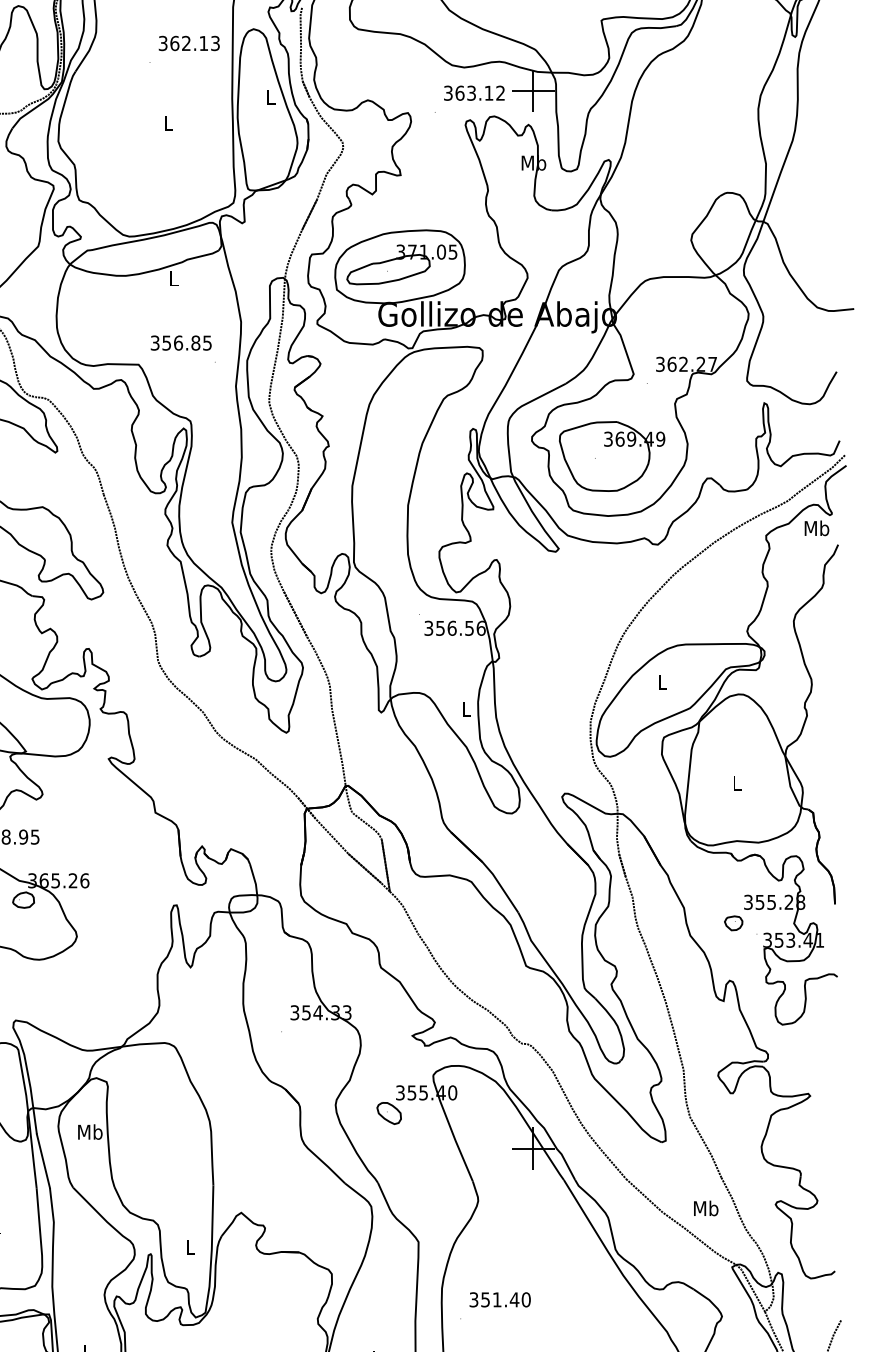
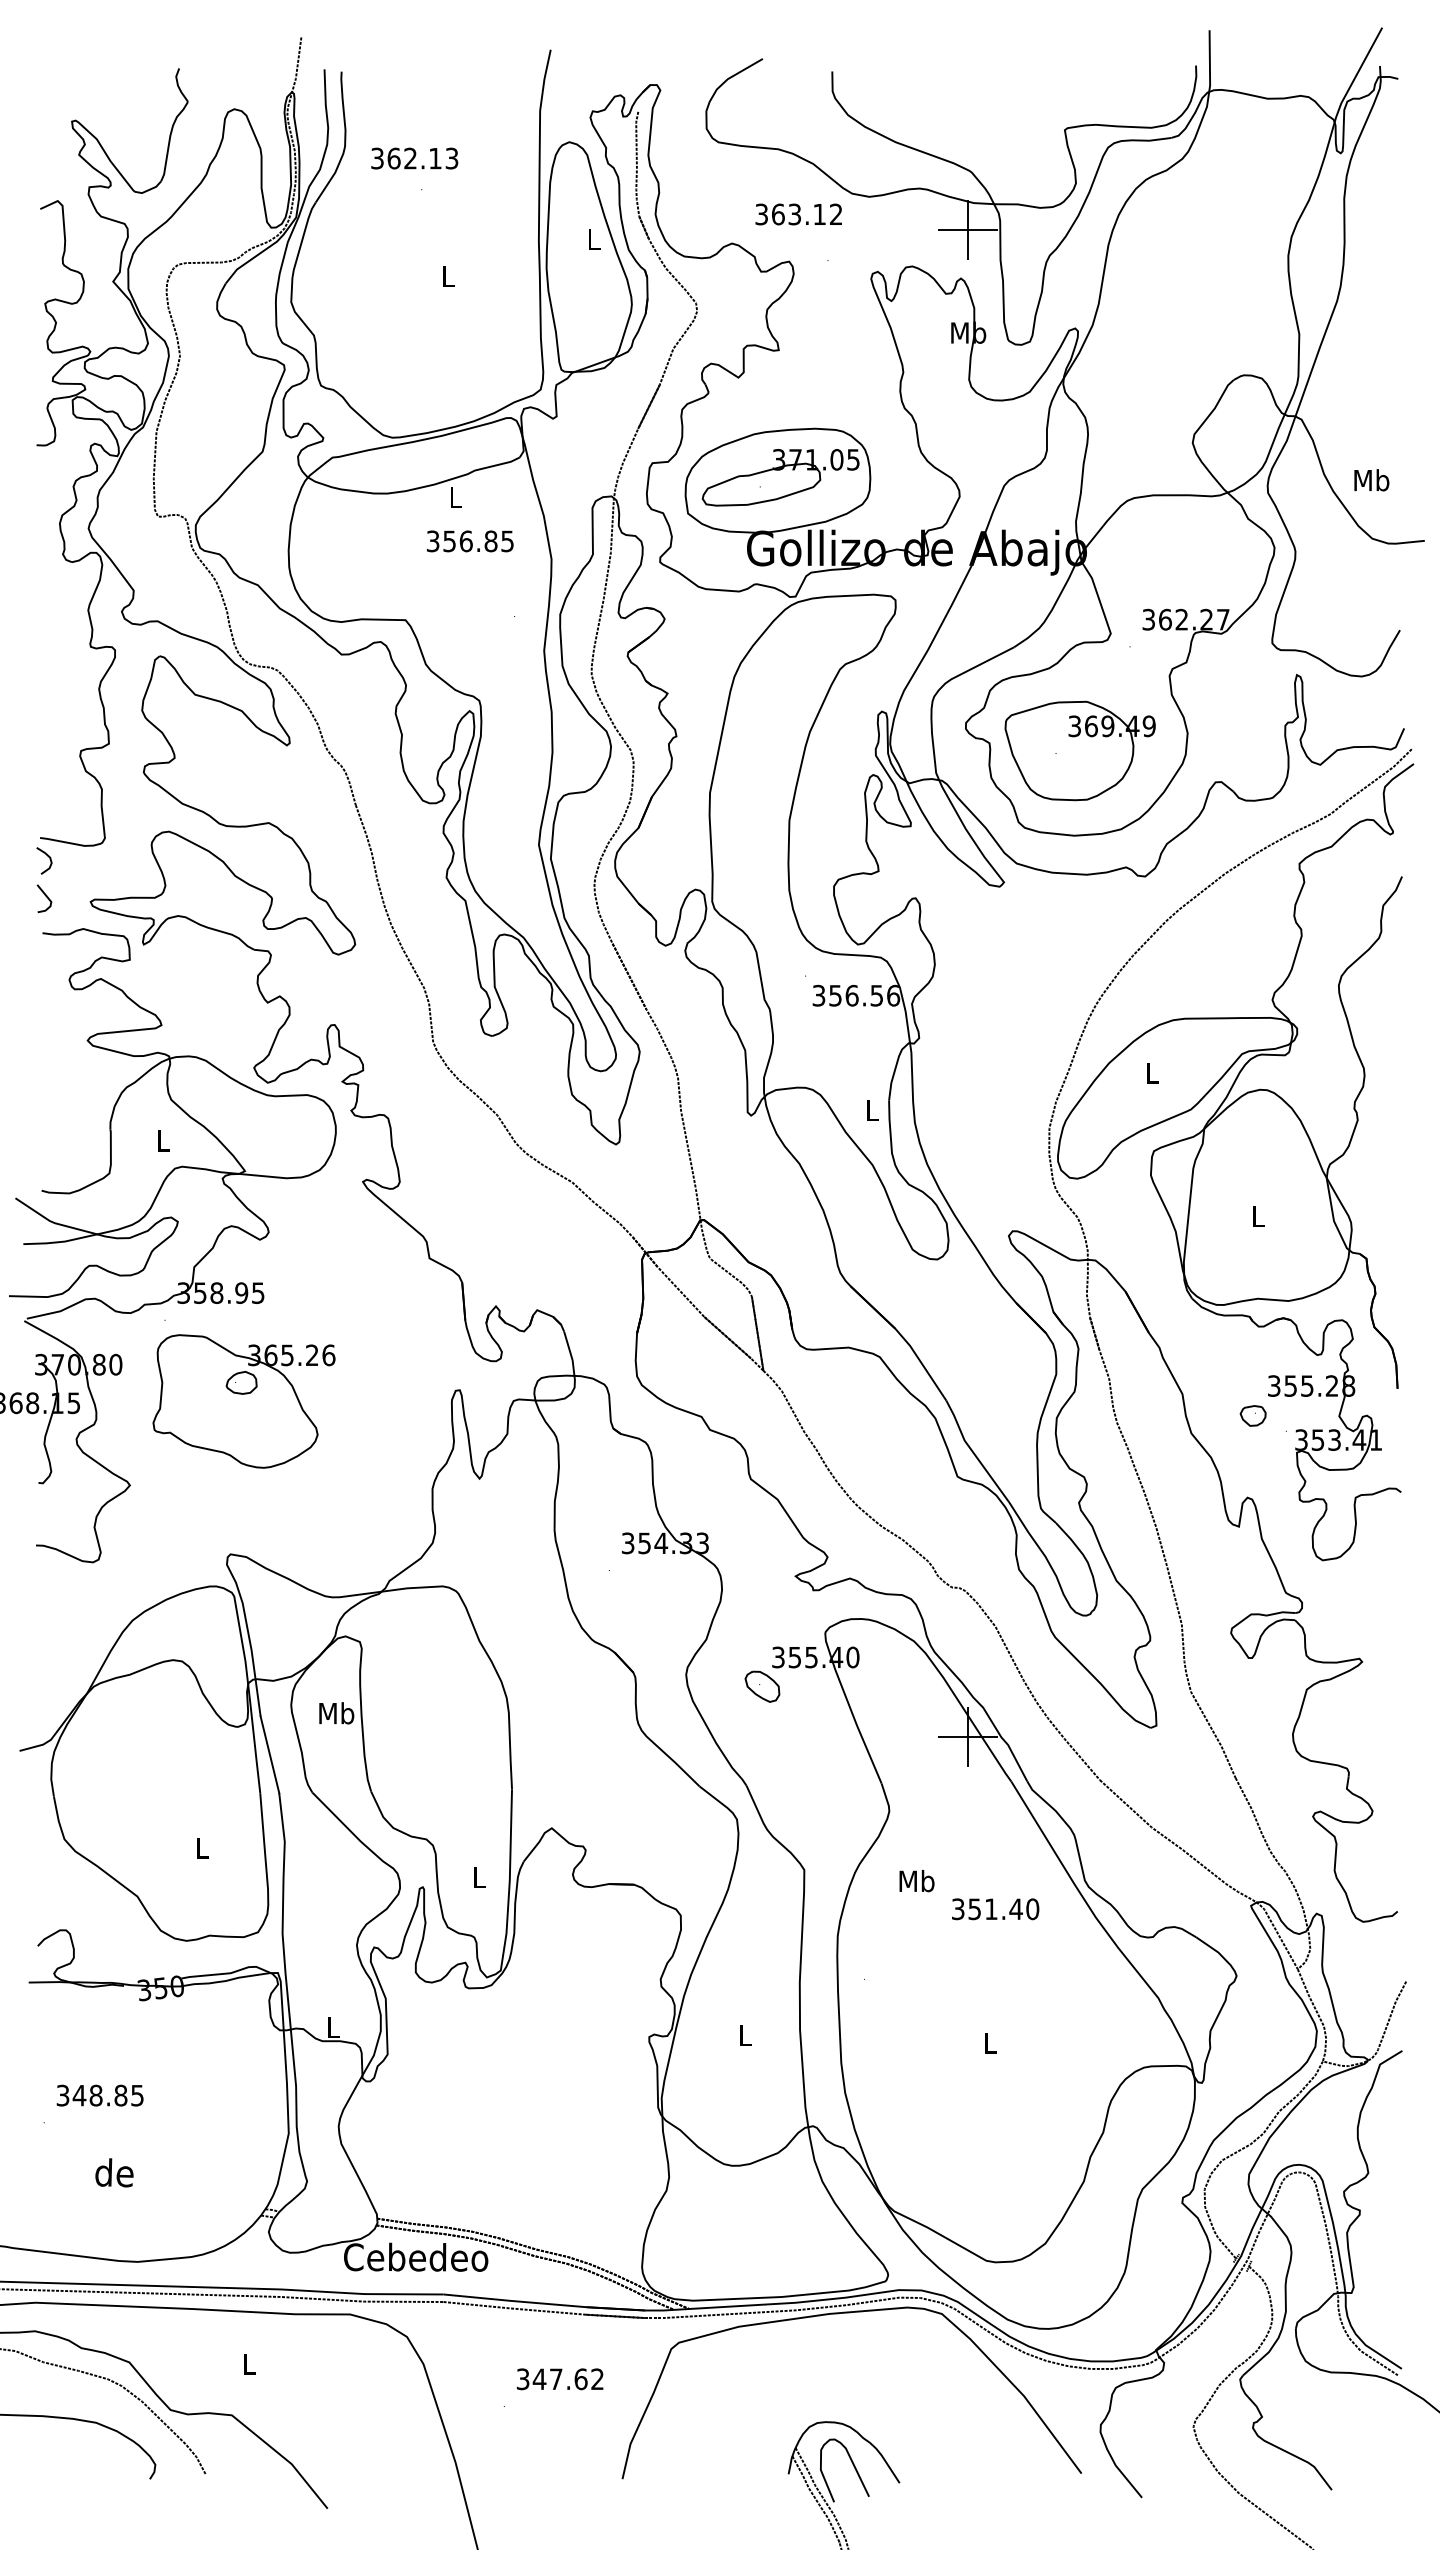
text: (189, 43) -> (414, 158), moved
text: (474, 93) -> (798, 214), moved
text: (181, 343) -> (470, 541), moved
text: (816, 528) -> (1371, 480), moved
text: (705, 1208) -> (916, 1881), moved
text: (500, 1300) -> (995, 1909), moved

